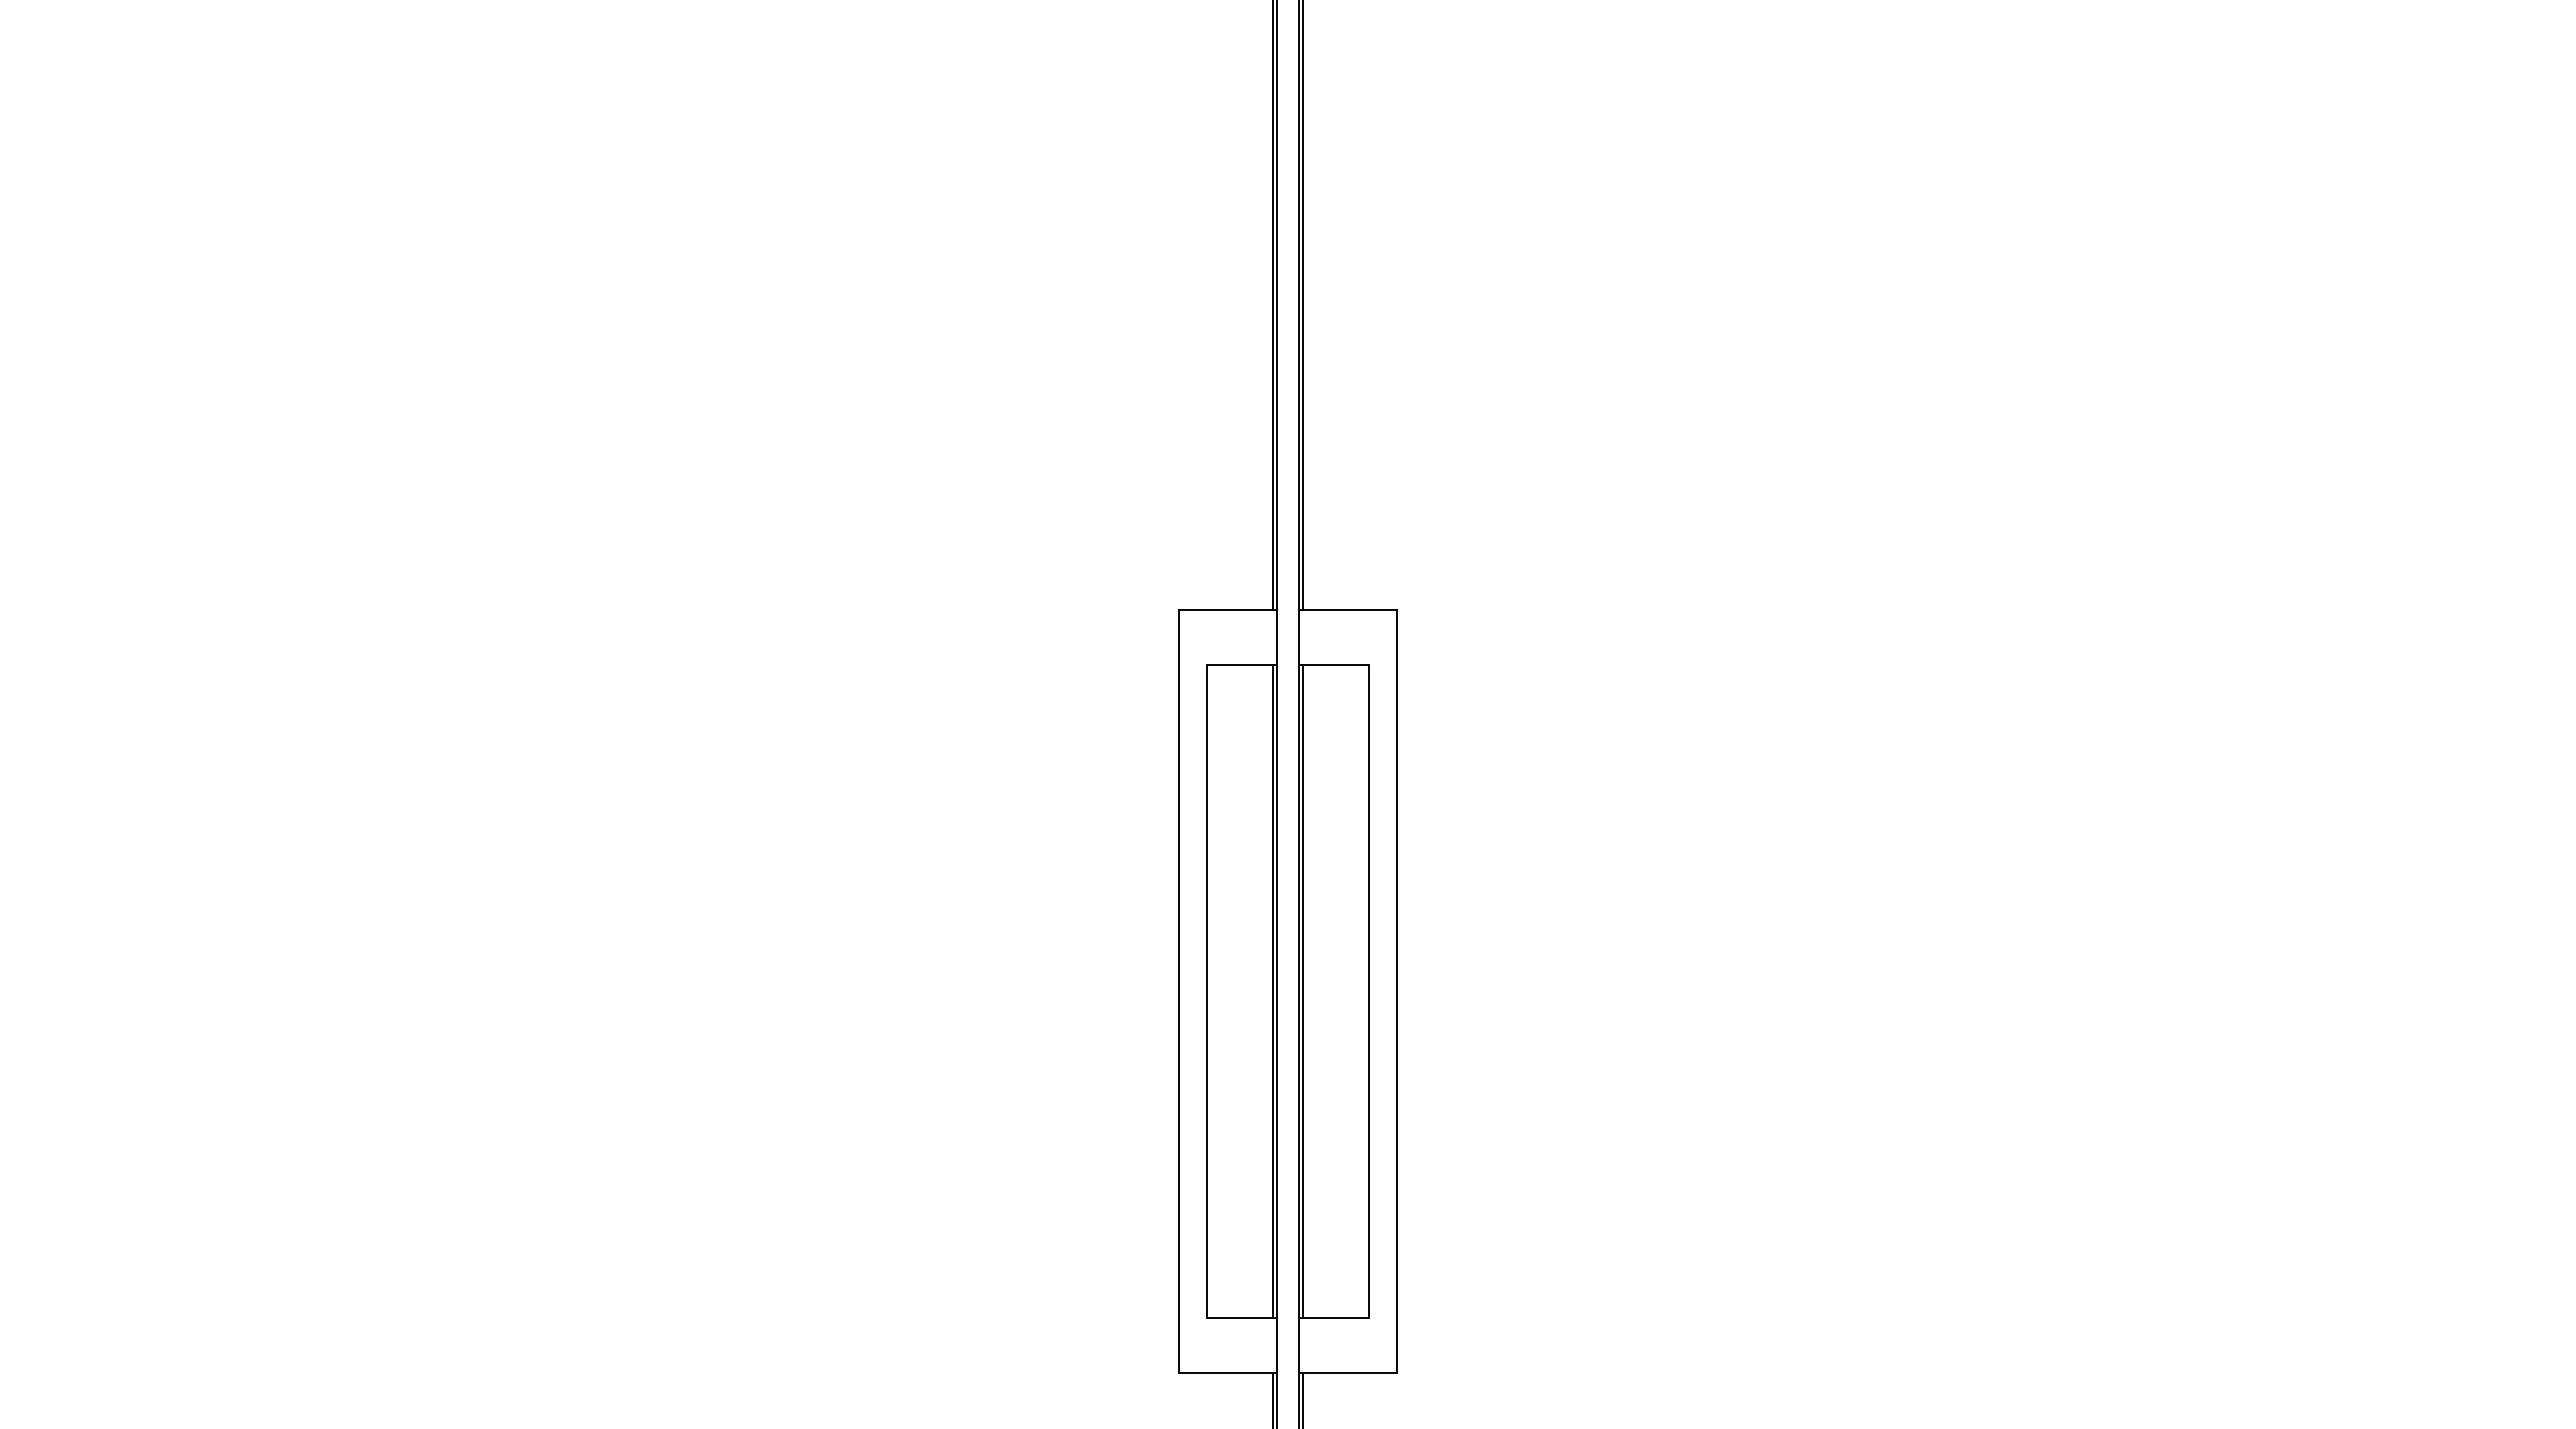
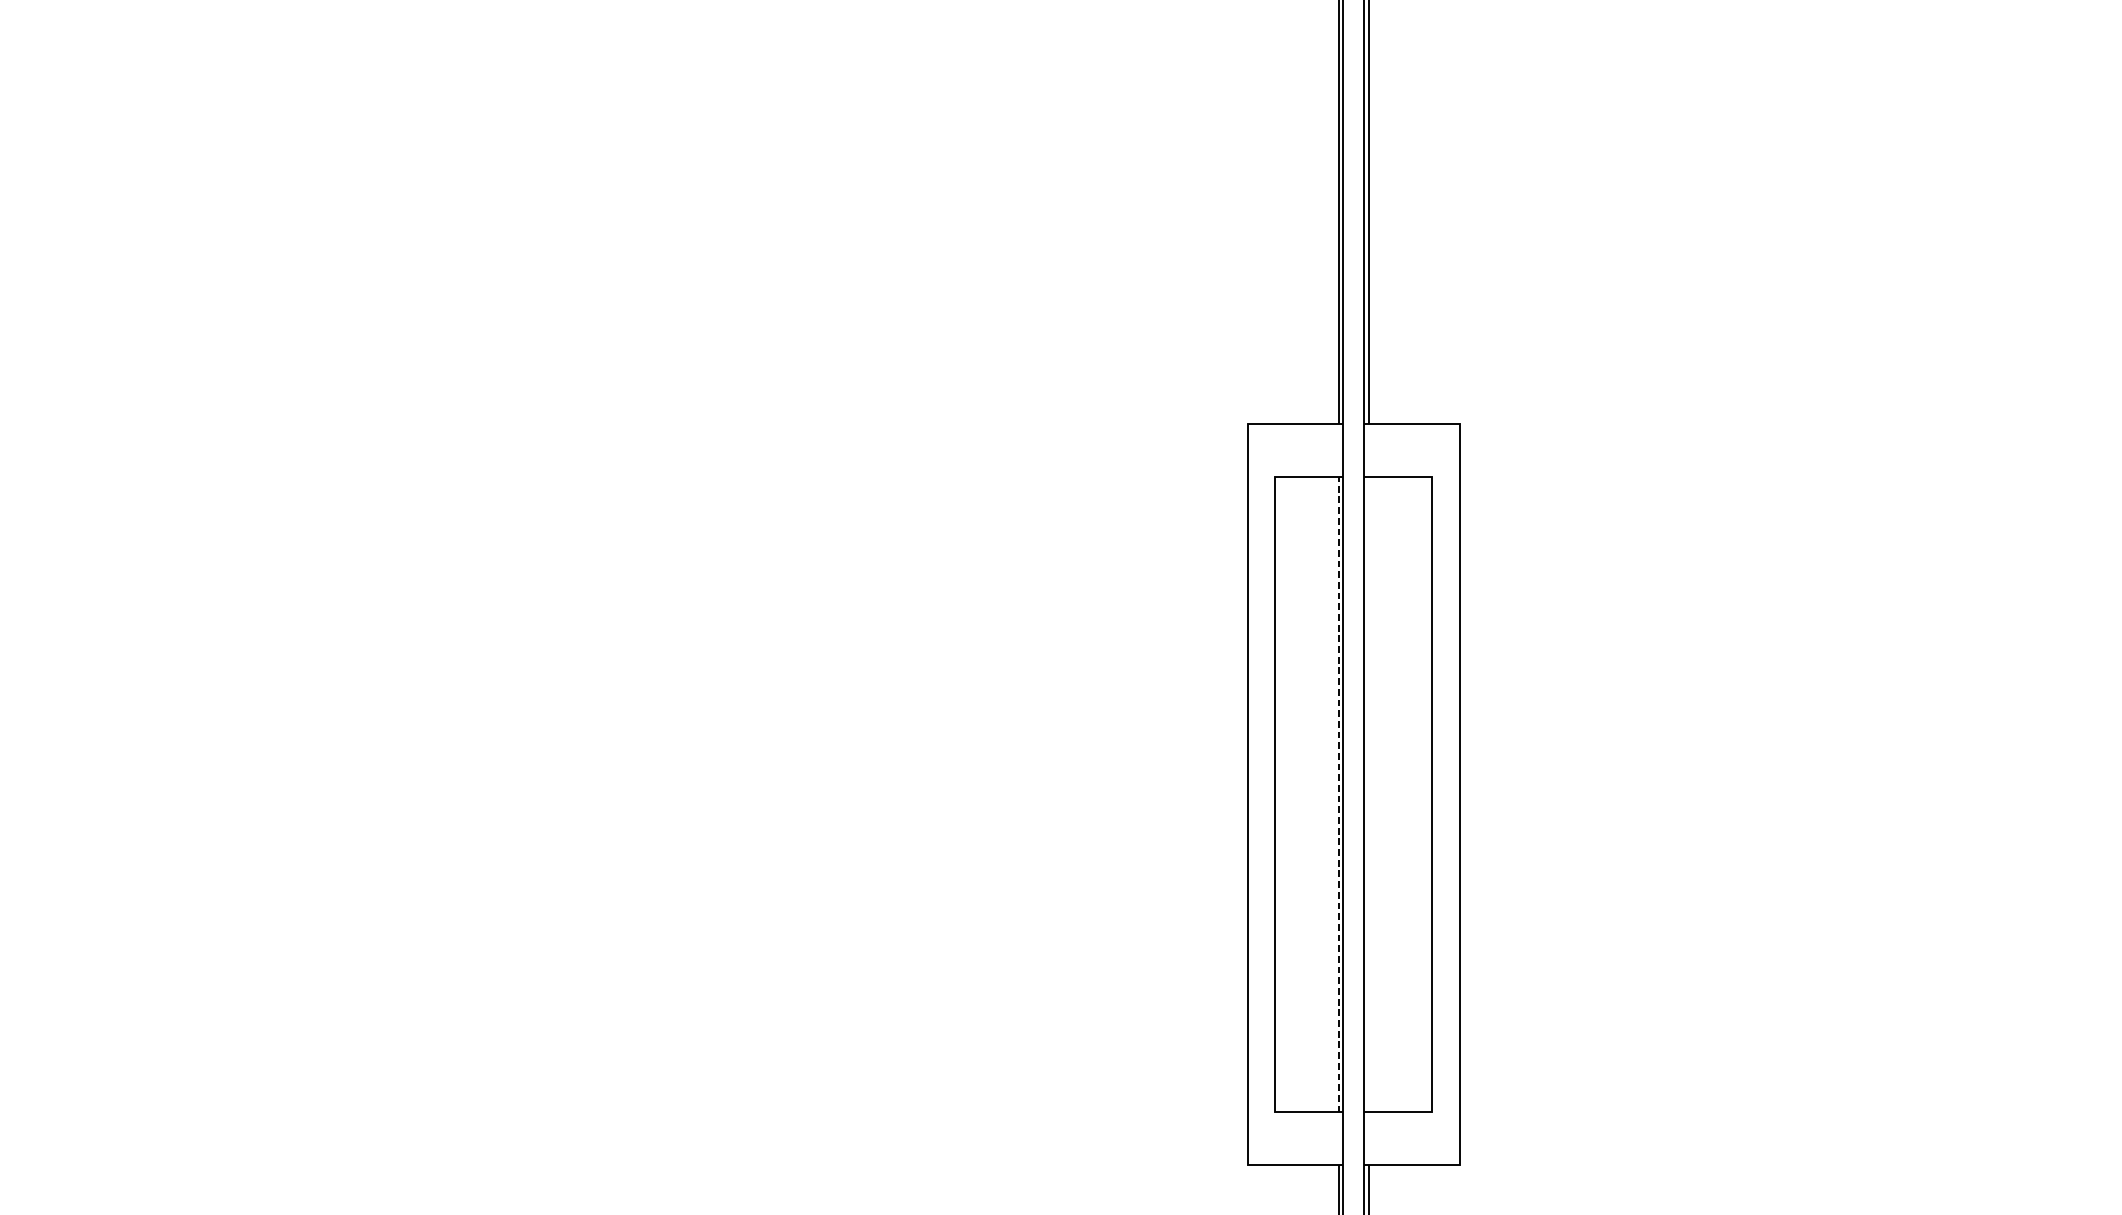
line: (1272, 991) -> (1338, 794), solid -> dashed
line: (1303, 991) -> (1368, 794), removed

